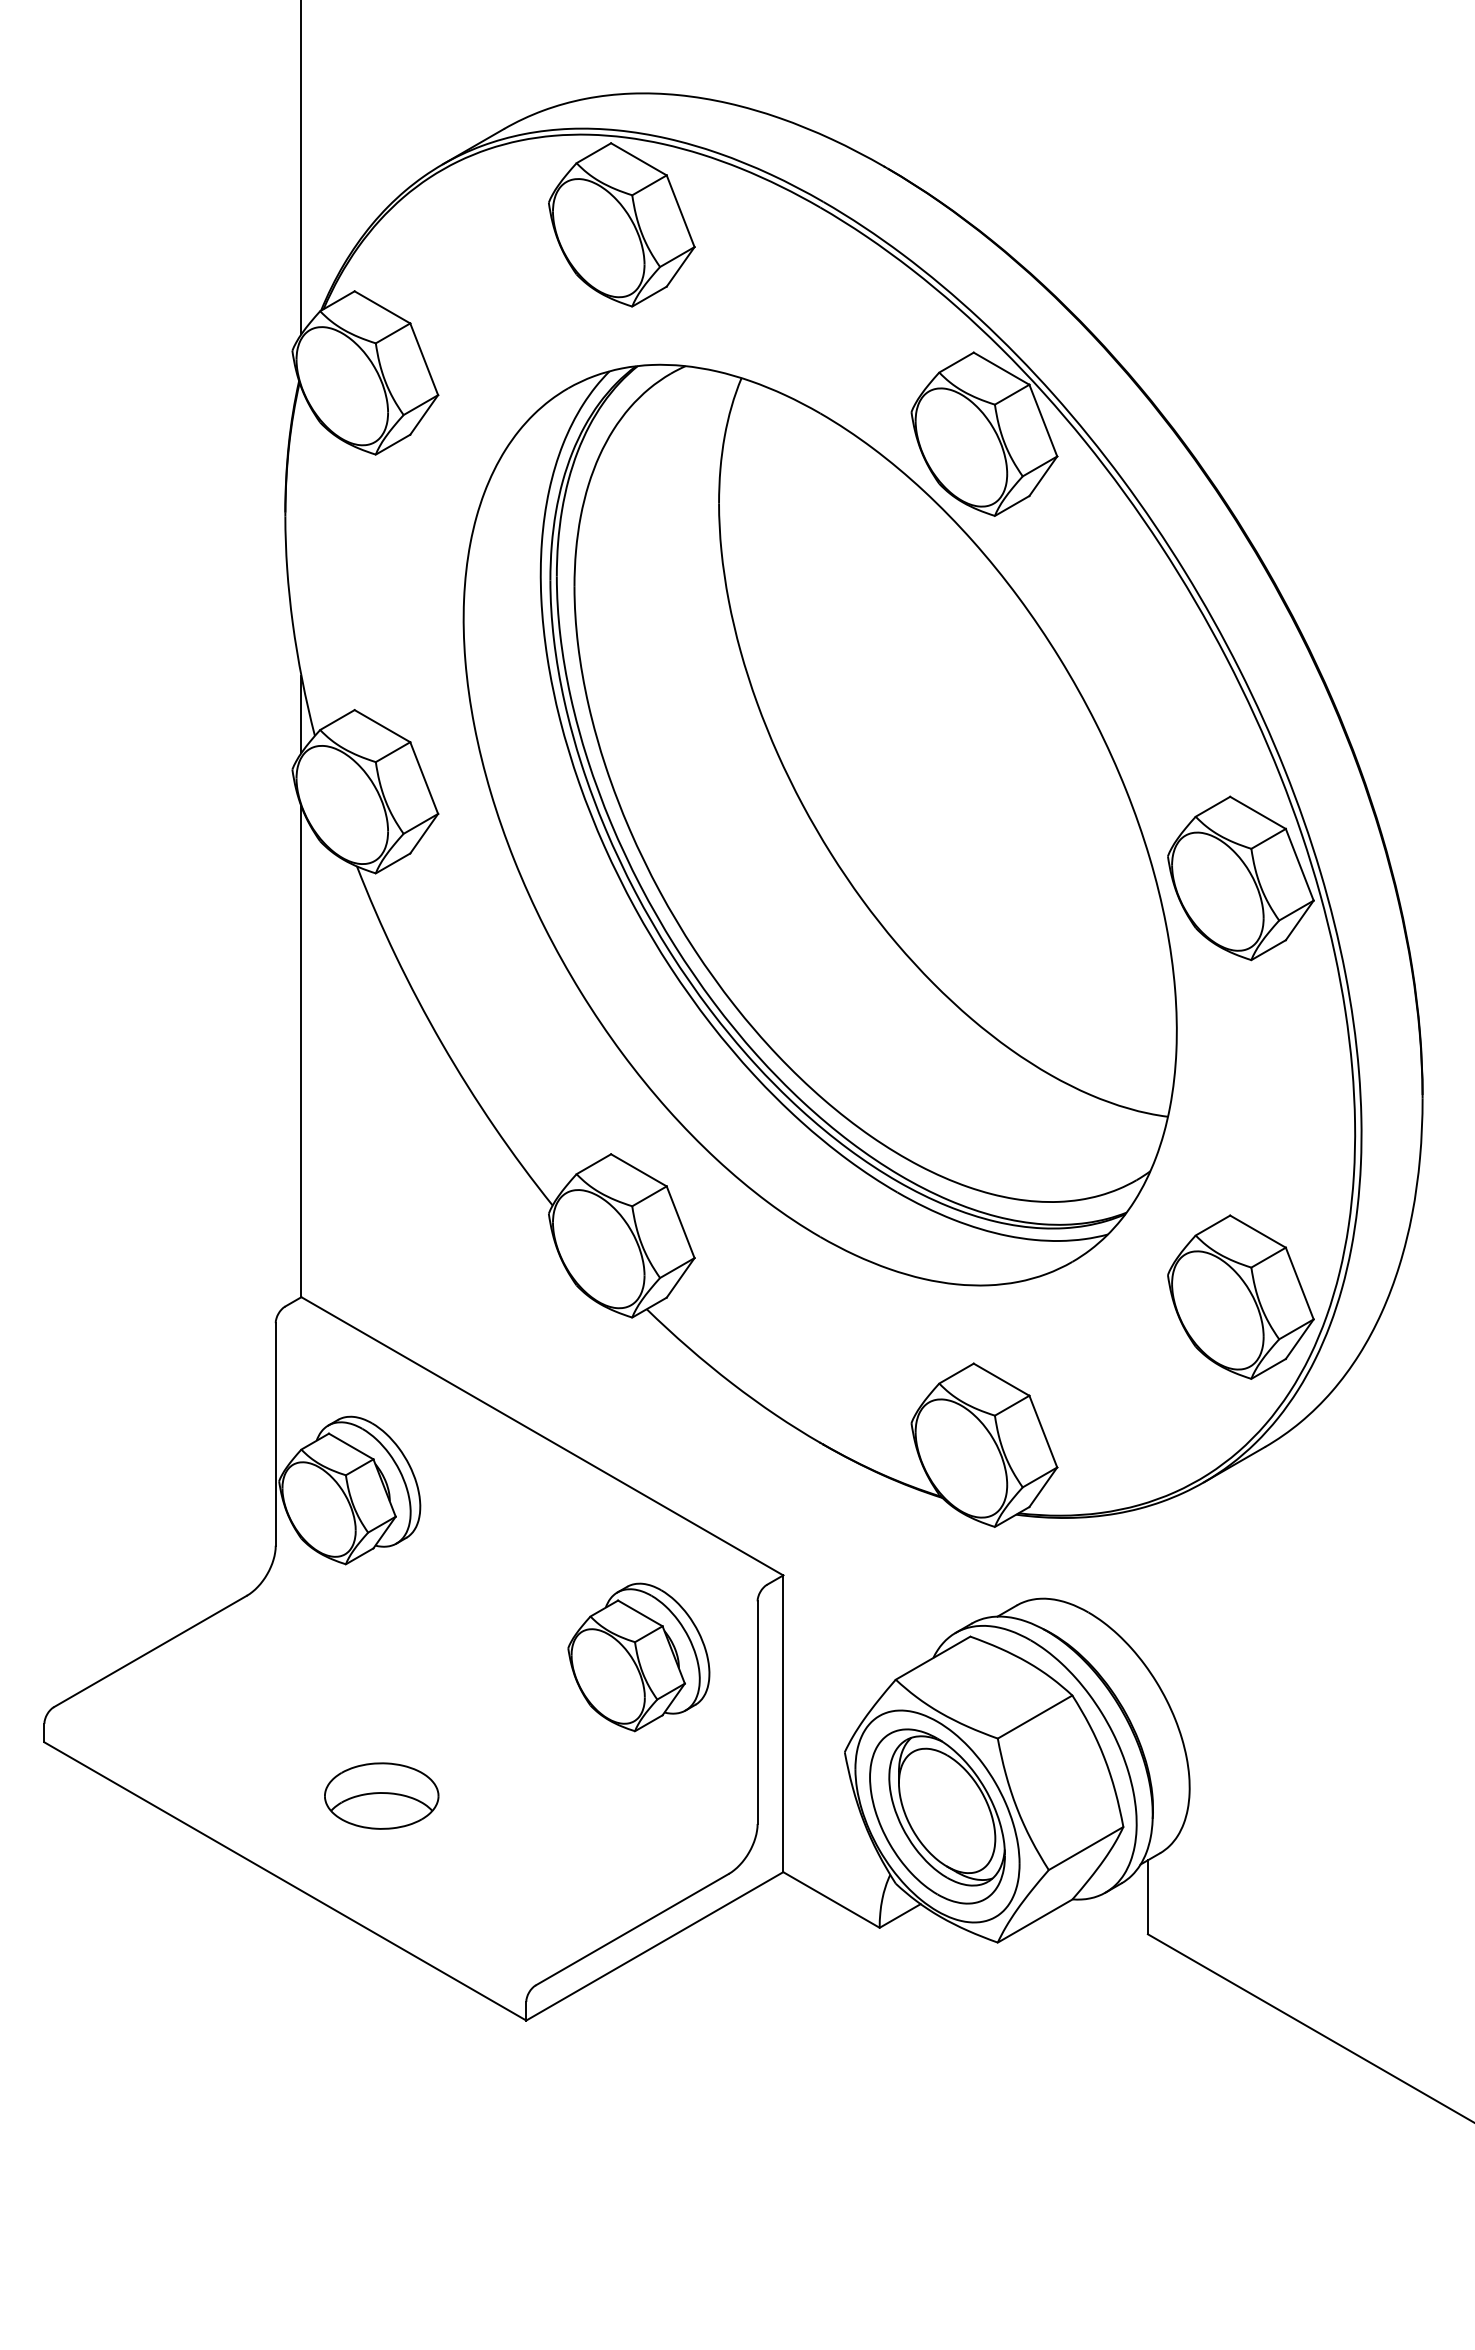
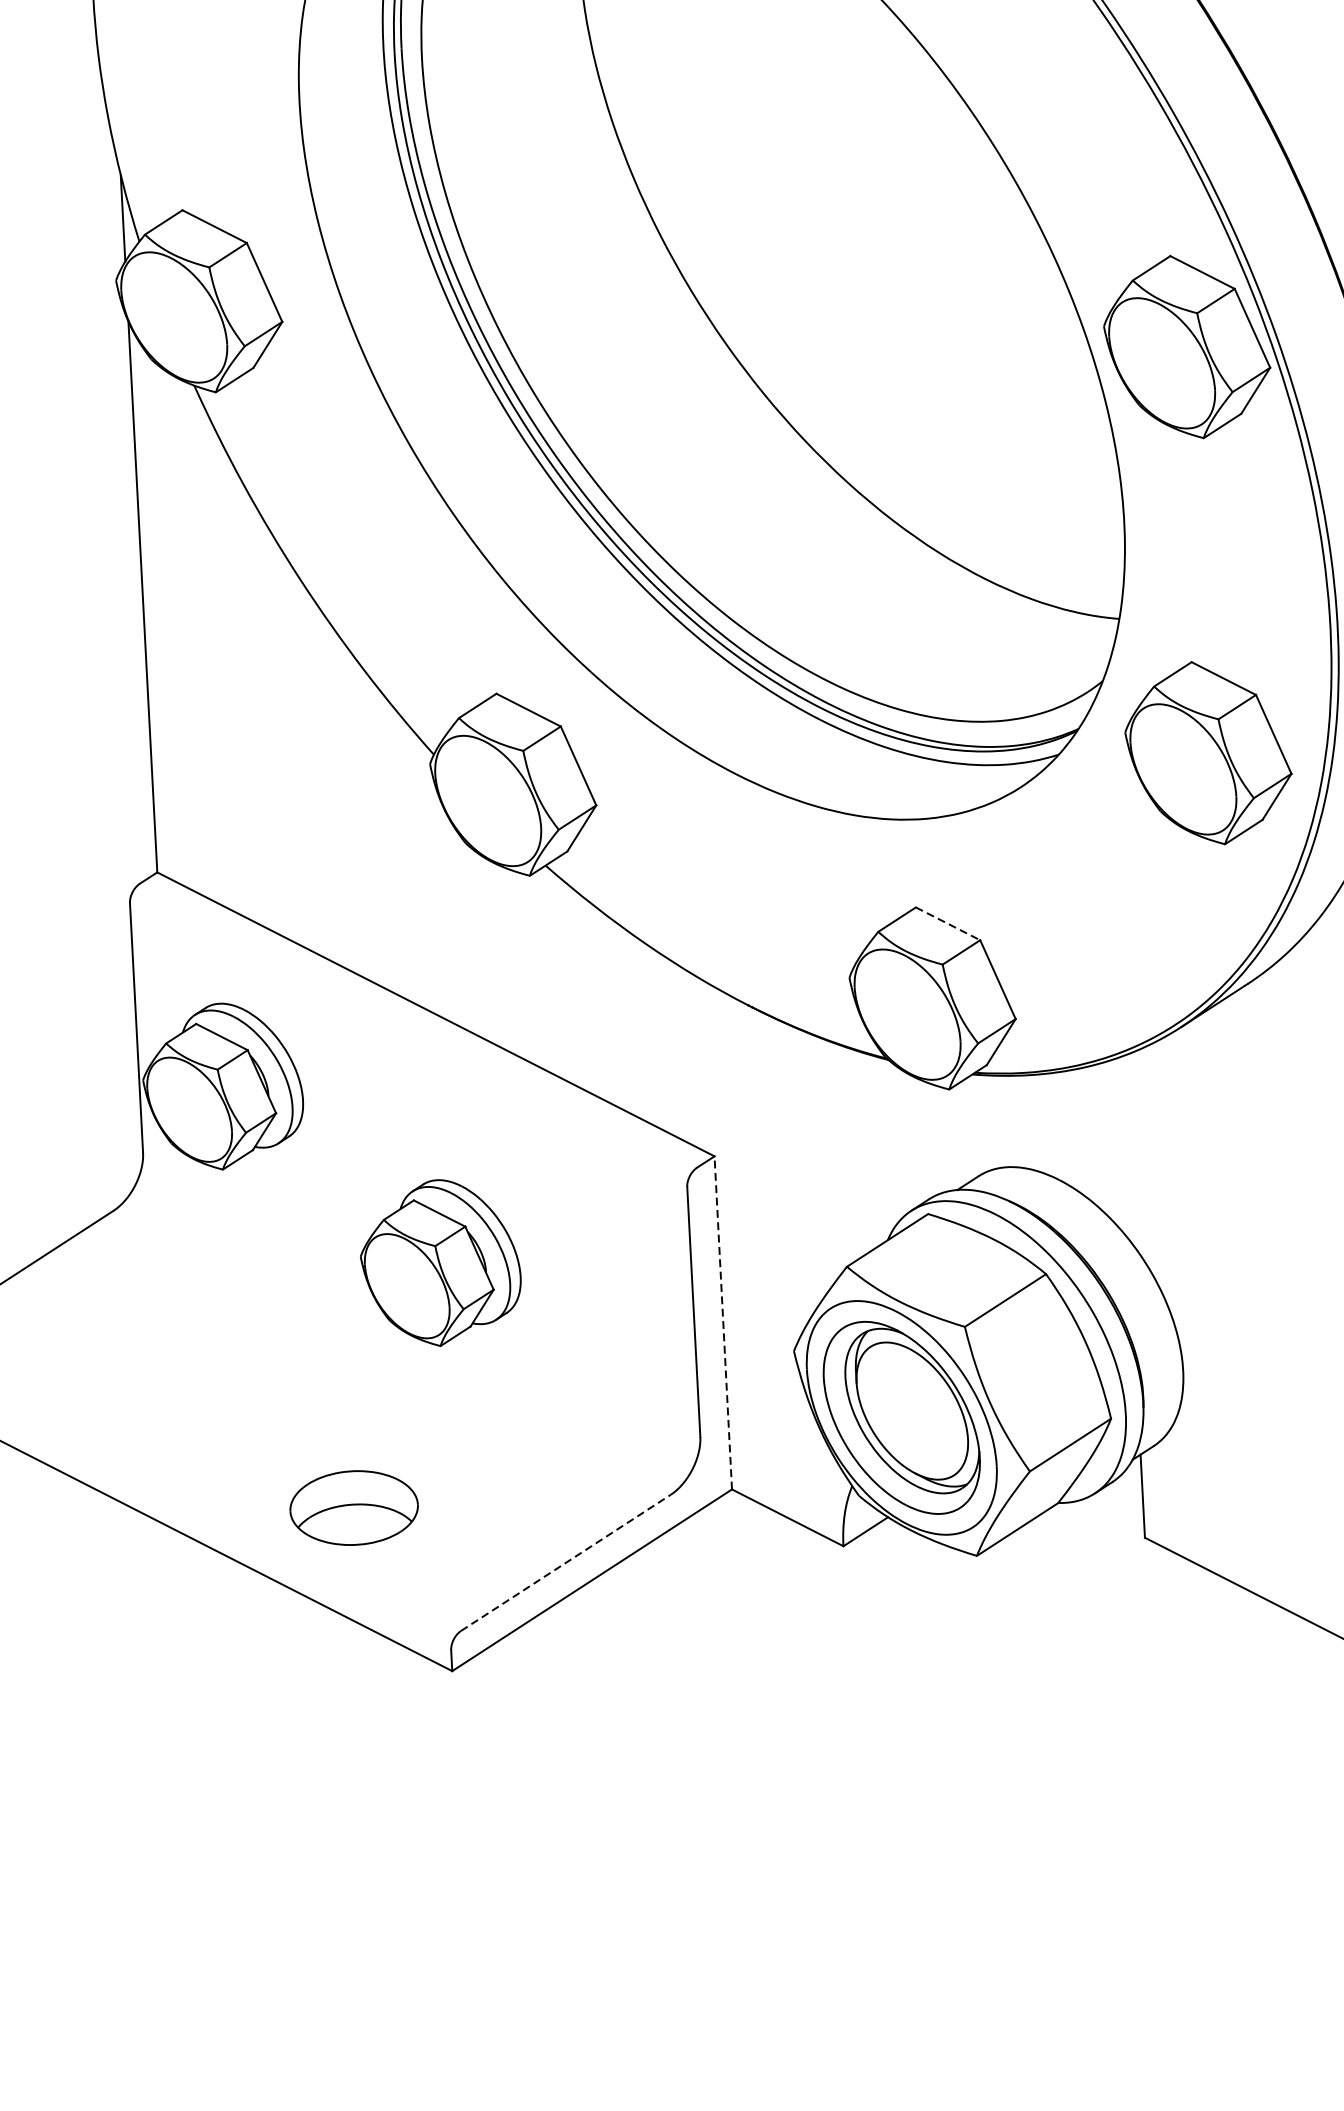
part: (1240, 1296) -> (1207, 752), moved
line: (1002, 1379) -> (949, 923), solid -> dashed
part: (638, 1657) -> (440, 1263), moved
line: (783, 1723) -> (723, 1322), solid -> dashed
part: (381, 1795) -> (353, 1507), moved
line: (632, 1929) -> (566, 1562), solid -> dashed

